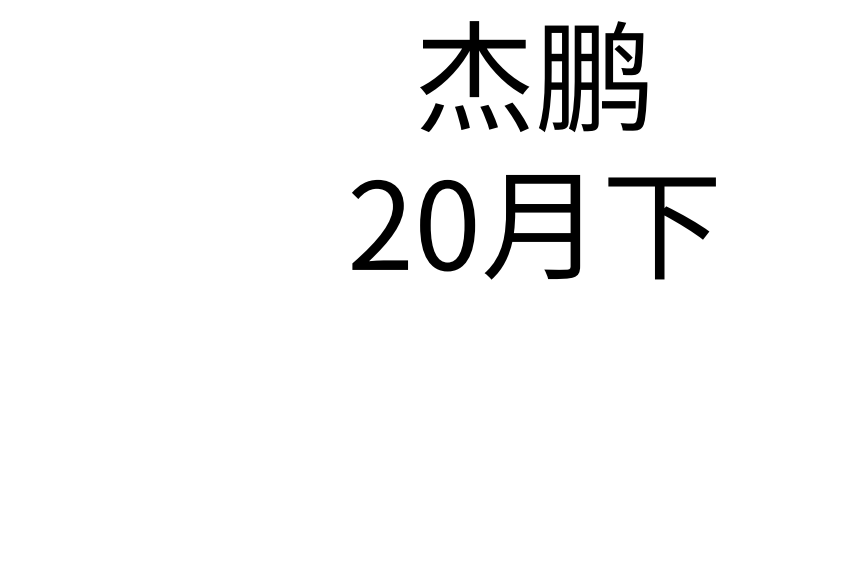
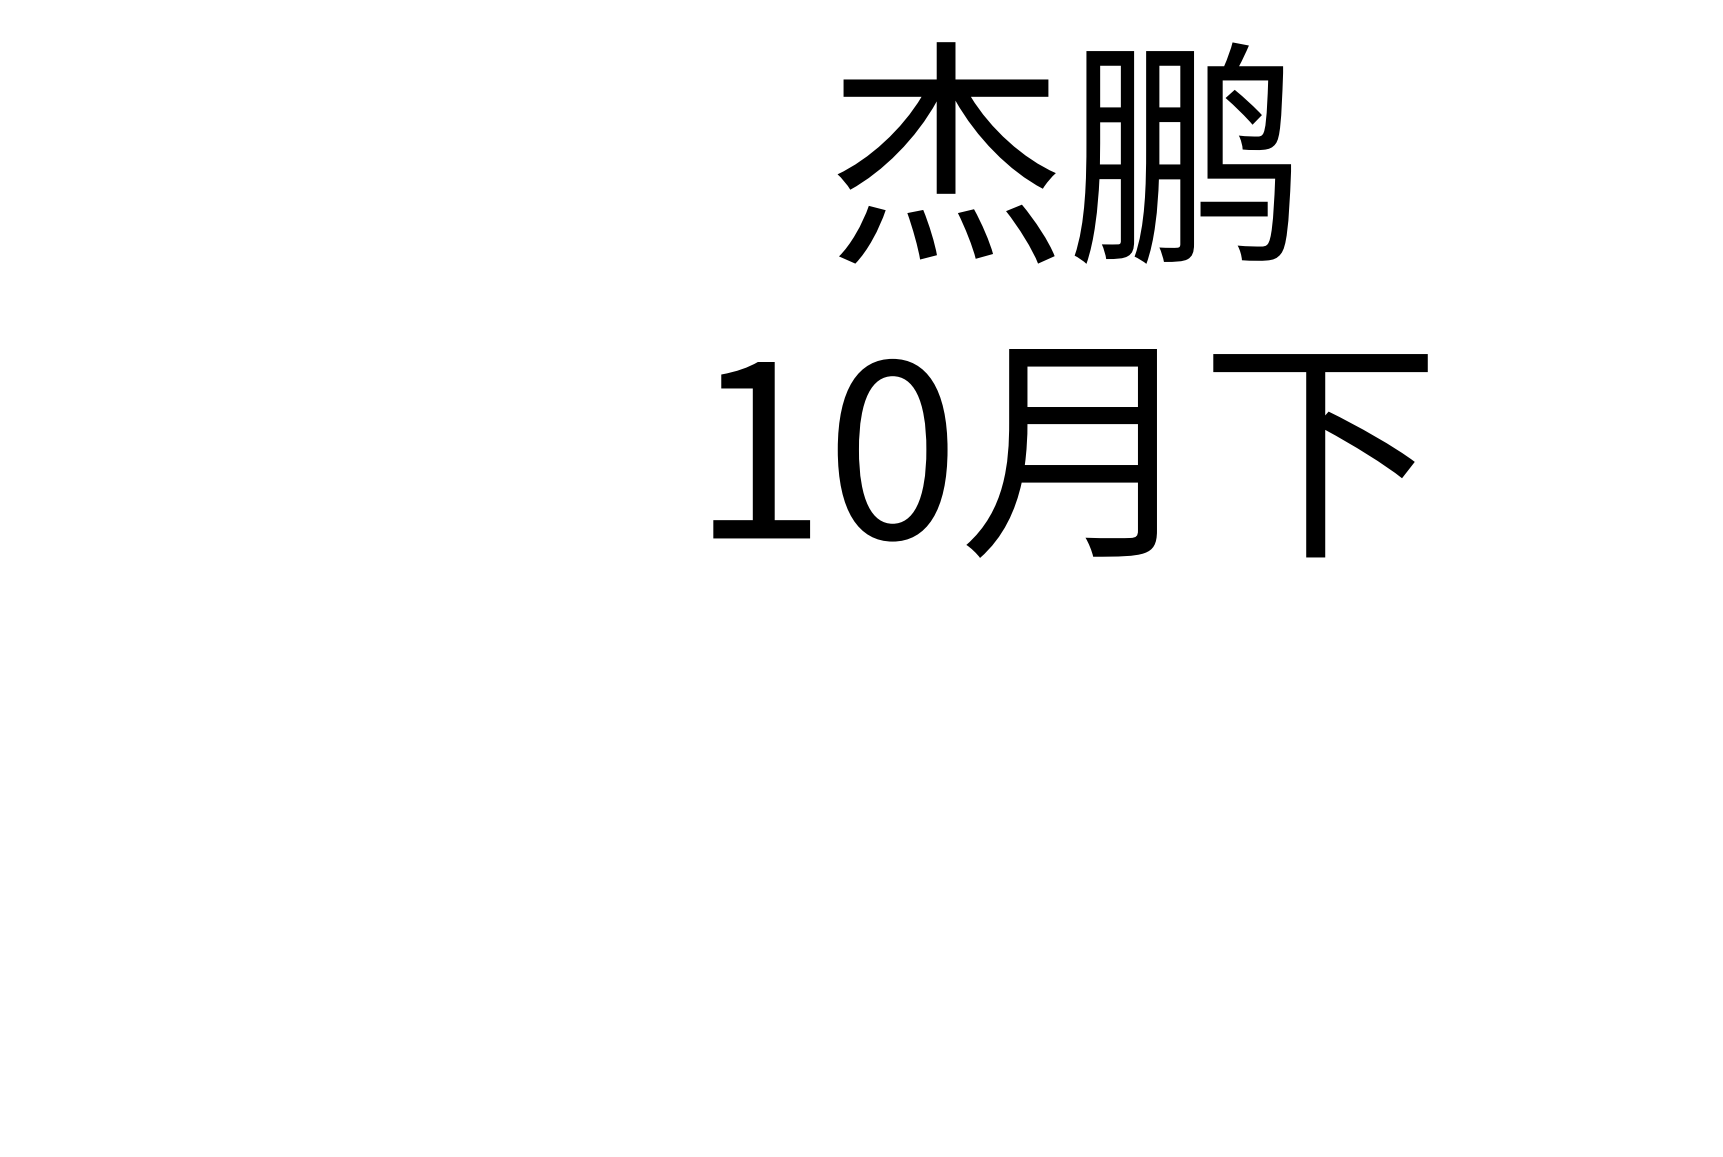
text: (379, 224) -> (756, 447), 20 -> 10

